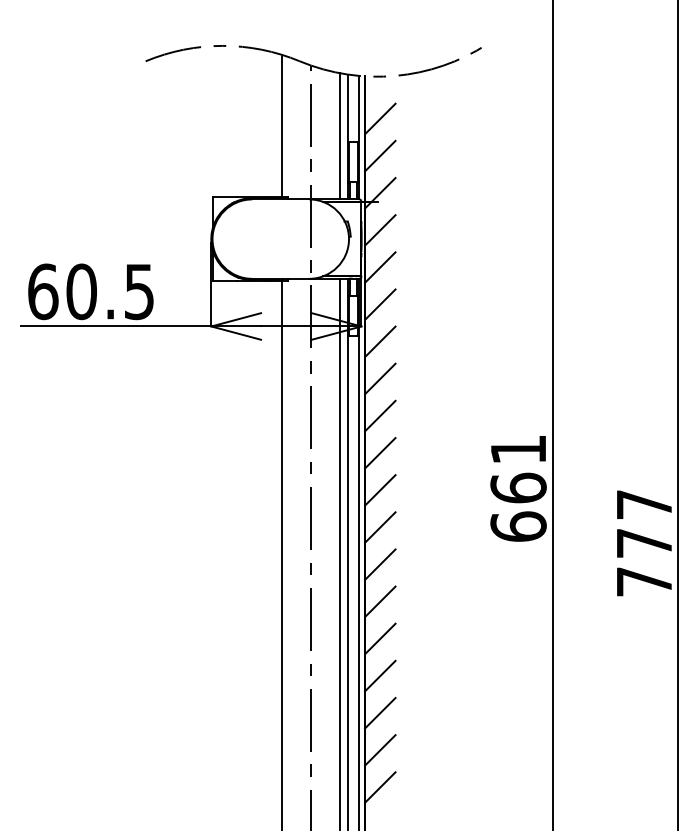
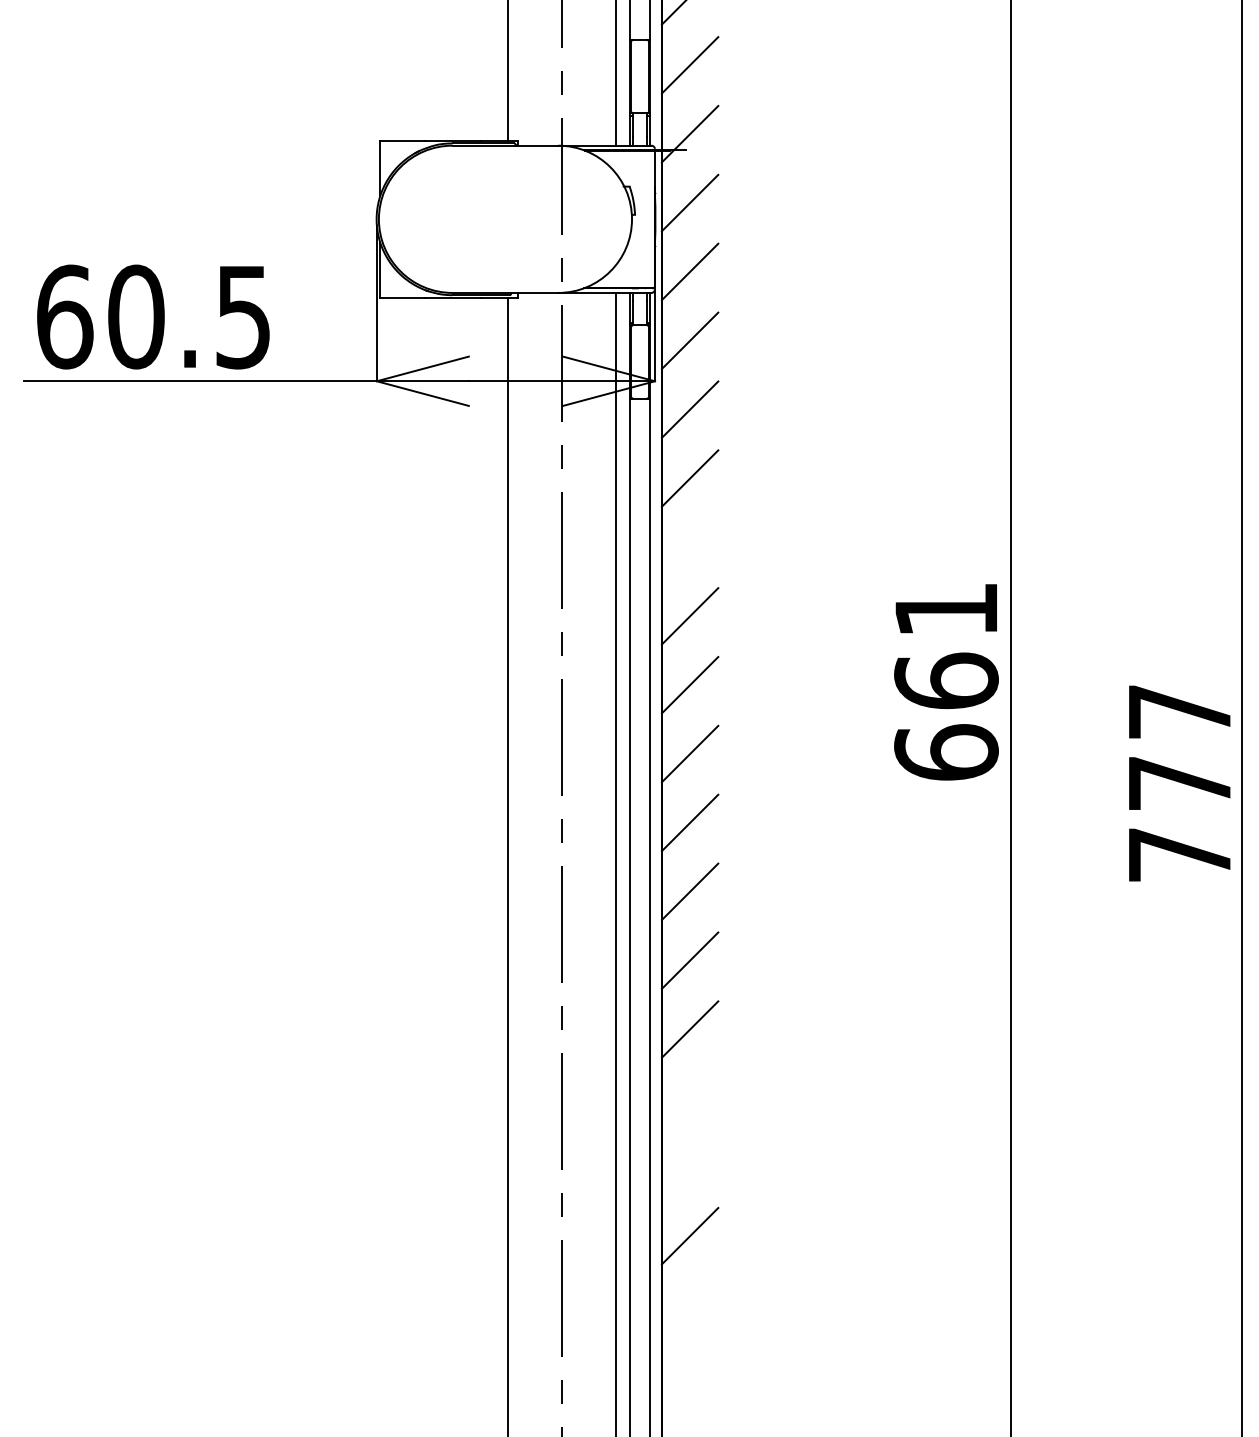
line: (380, 415) -> (690, 546), removed
line: (380, 713) -> (690, 1098), removed
line: (380, 750) -> (690, 1167), removed

